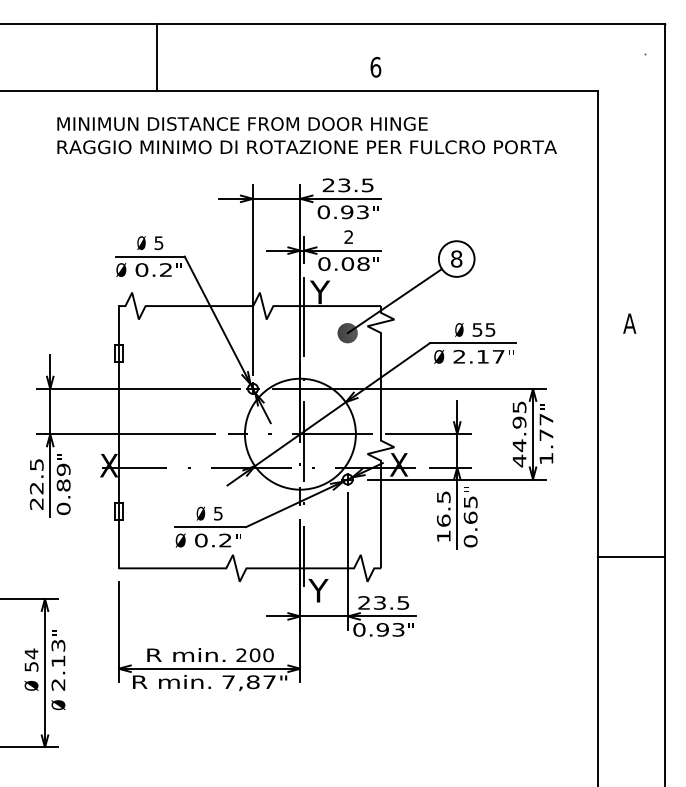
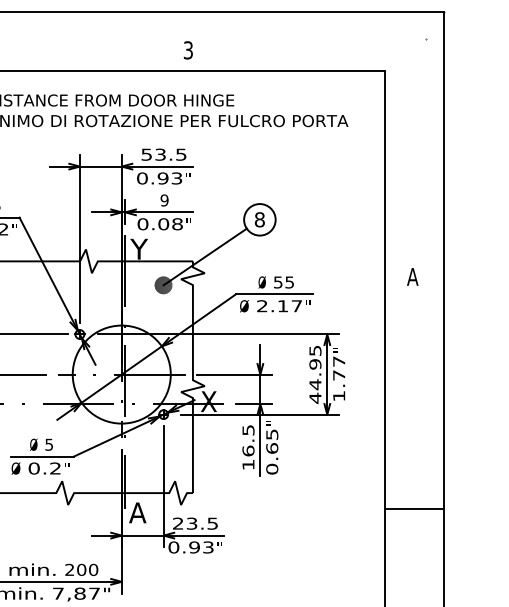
text: (375, 66) -> (188, 49), 6 -> 3
text: (328, 185) -> (146, 154), 23.5 -> 53.5
text: (348, 237) -> (164, 200), 2 -> 9
line: (631, 556) -> (414, 509), moved
text: (318, 590) -> (137, 512), Y -> A

